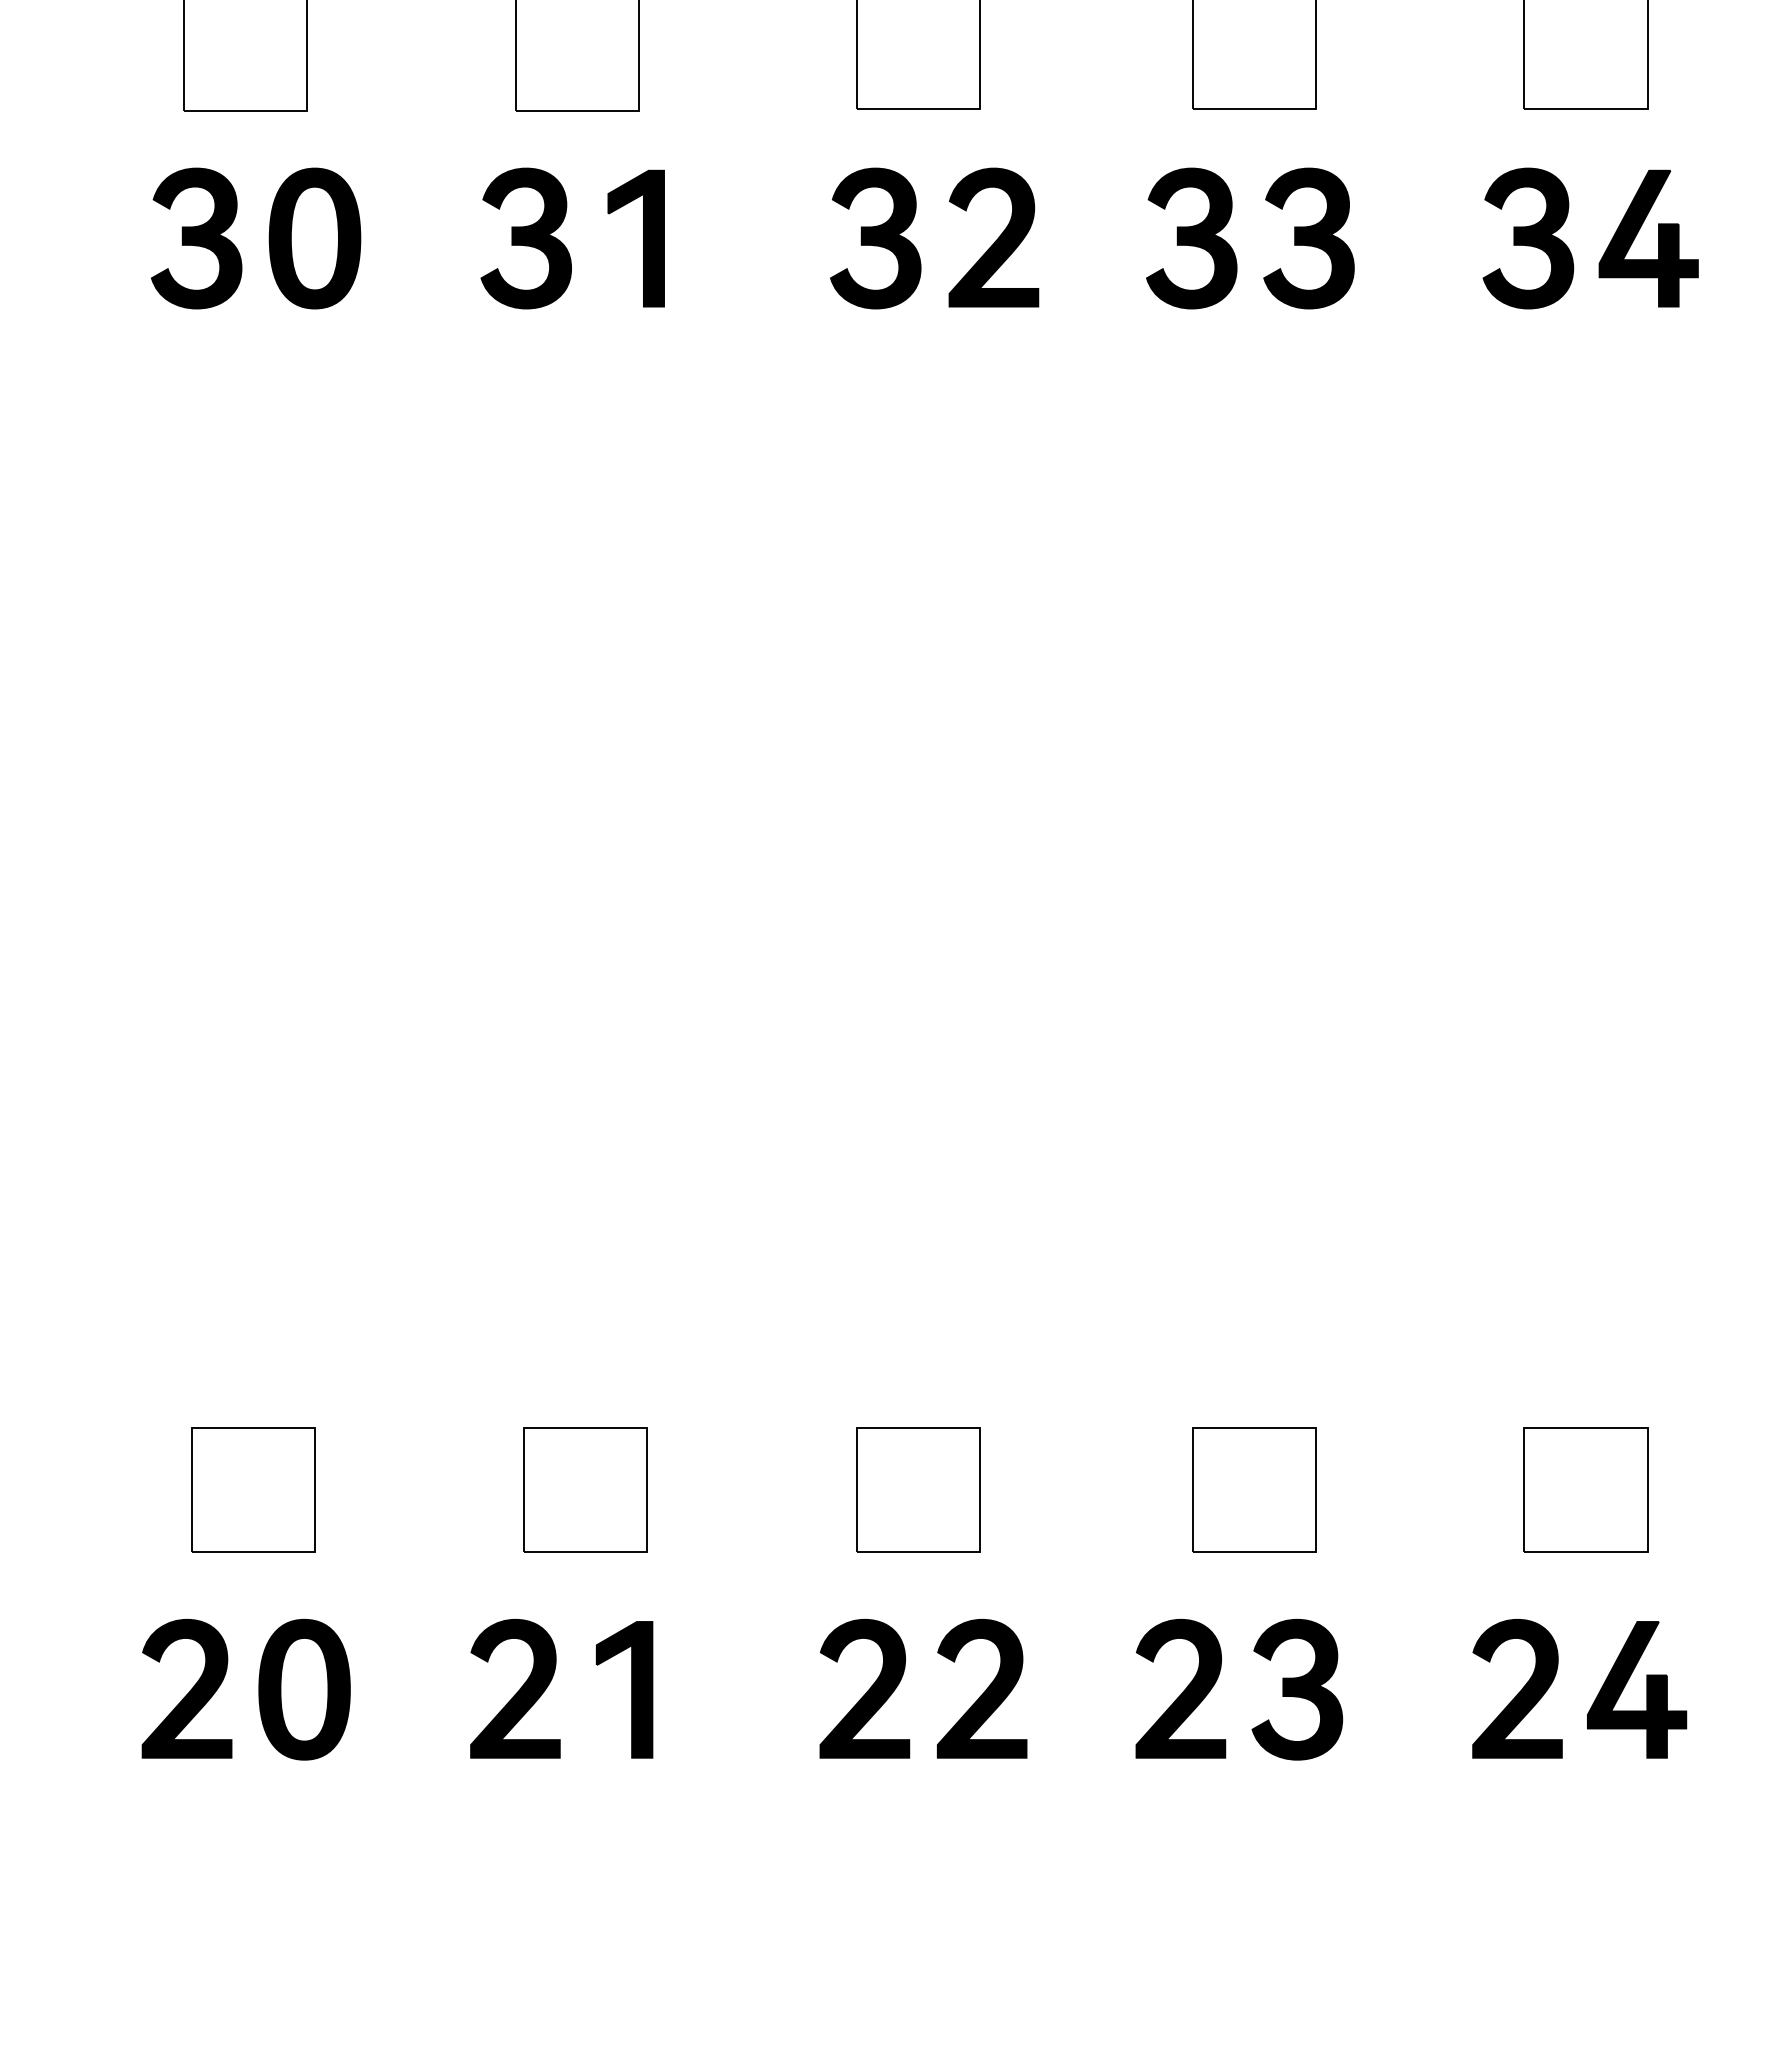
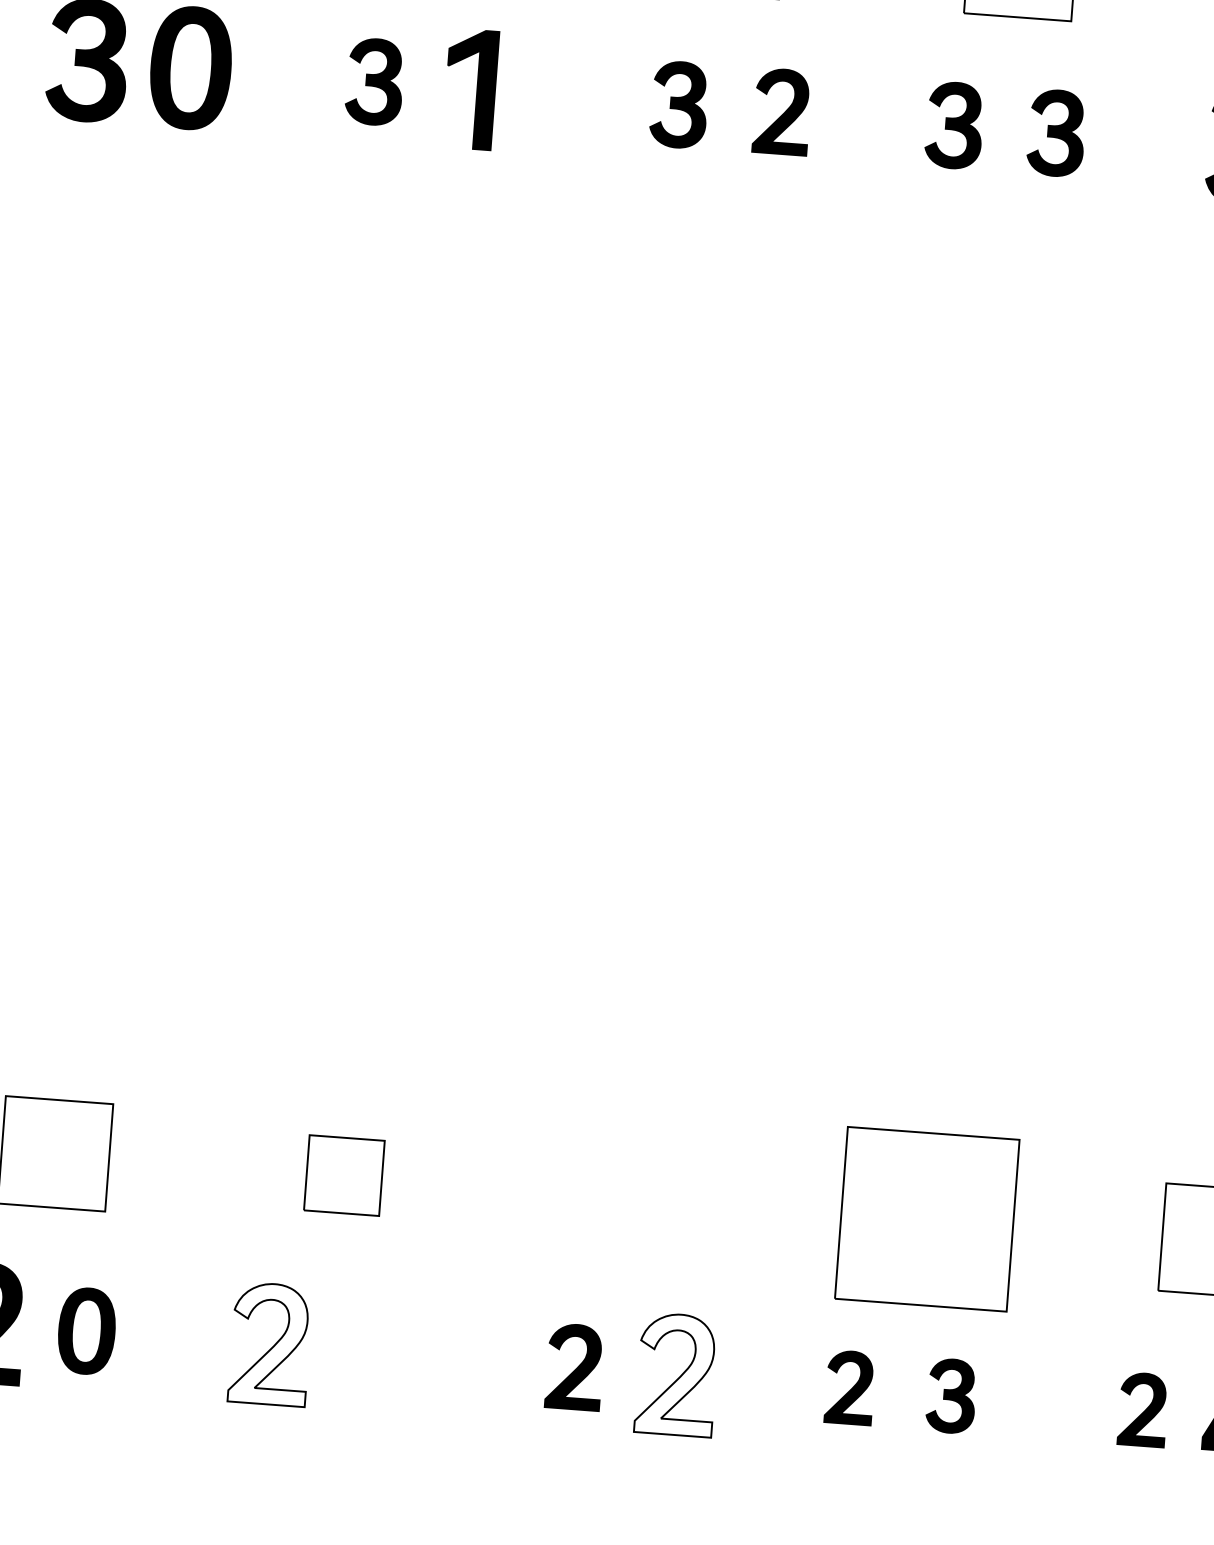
part: (993, 237) -> (781, 111), size x0.7
part: (525, 238) -> (374, 81), size x0.7
part: (875, 238) -> (679, 104), size x0.7
part: (1191, 238) -> (954, 125), size x0.7
part: (1308, 238) -> (1056, 133), size x0.7
part: (585, 1489) -> (344, 1175), size x0.7
part: (918, 1489) -> (634, 1197), removed
part: (1254, 1489) -> (927, 1219), size x1.6
fill: (515, 1688) -> (270, 1344), removed
part: (864, 1688) -> (574, 1366), size x0.7
fill: (981, 1688) -> (676, 1374), removed
part: (1180, 1688) -> (849, 1387), size x0.6
part: (1517, 1688) -> (1143, 1409), size x0.6
part: (304, 1689) -> (86, 1331), size x0.7
part: (631, 1689) -> (371, 1352), removed
part: (1297, 1689) -> (951, 1396), size x0.6

